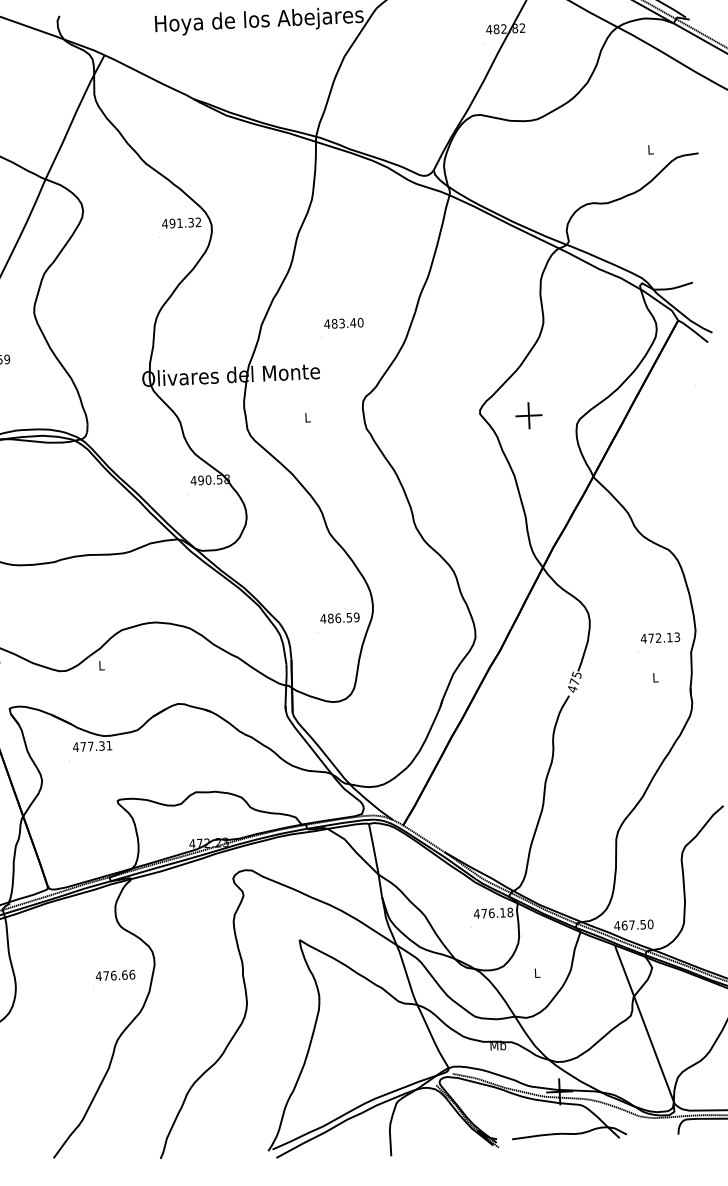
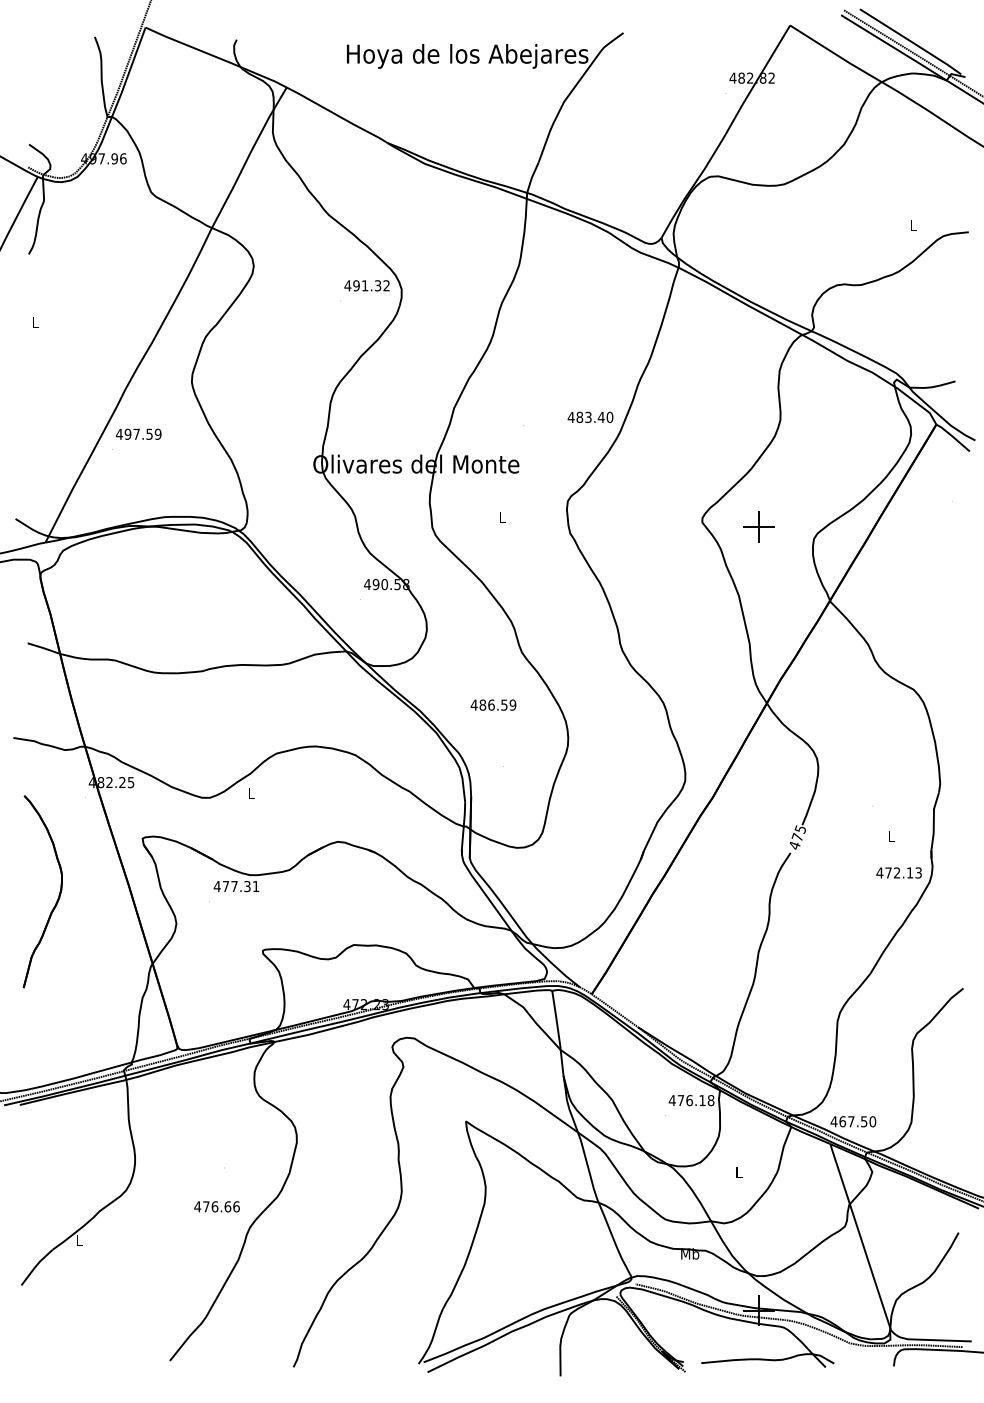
text: (343, 322) -> (590, 416), moved
text: (339, 617) -> (493, 704), moved
text: (659, 637) -> (898, 872), moved
text: (115, 975) -> (216, 1206), moved

